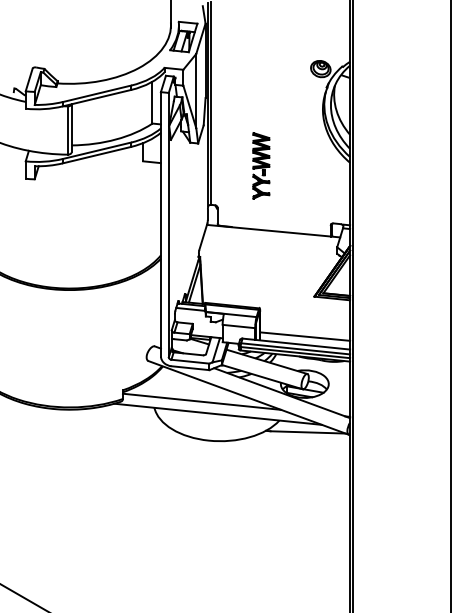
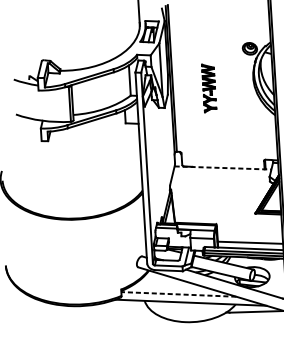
part: (261, 165) -> (209, 87), moved
line: (273, 231) -> (222, 168), solid -> dashed
line: (202, 401) -> (179, 294), solid -> dashed

